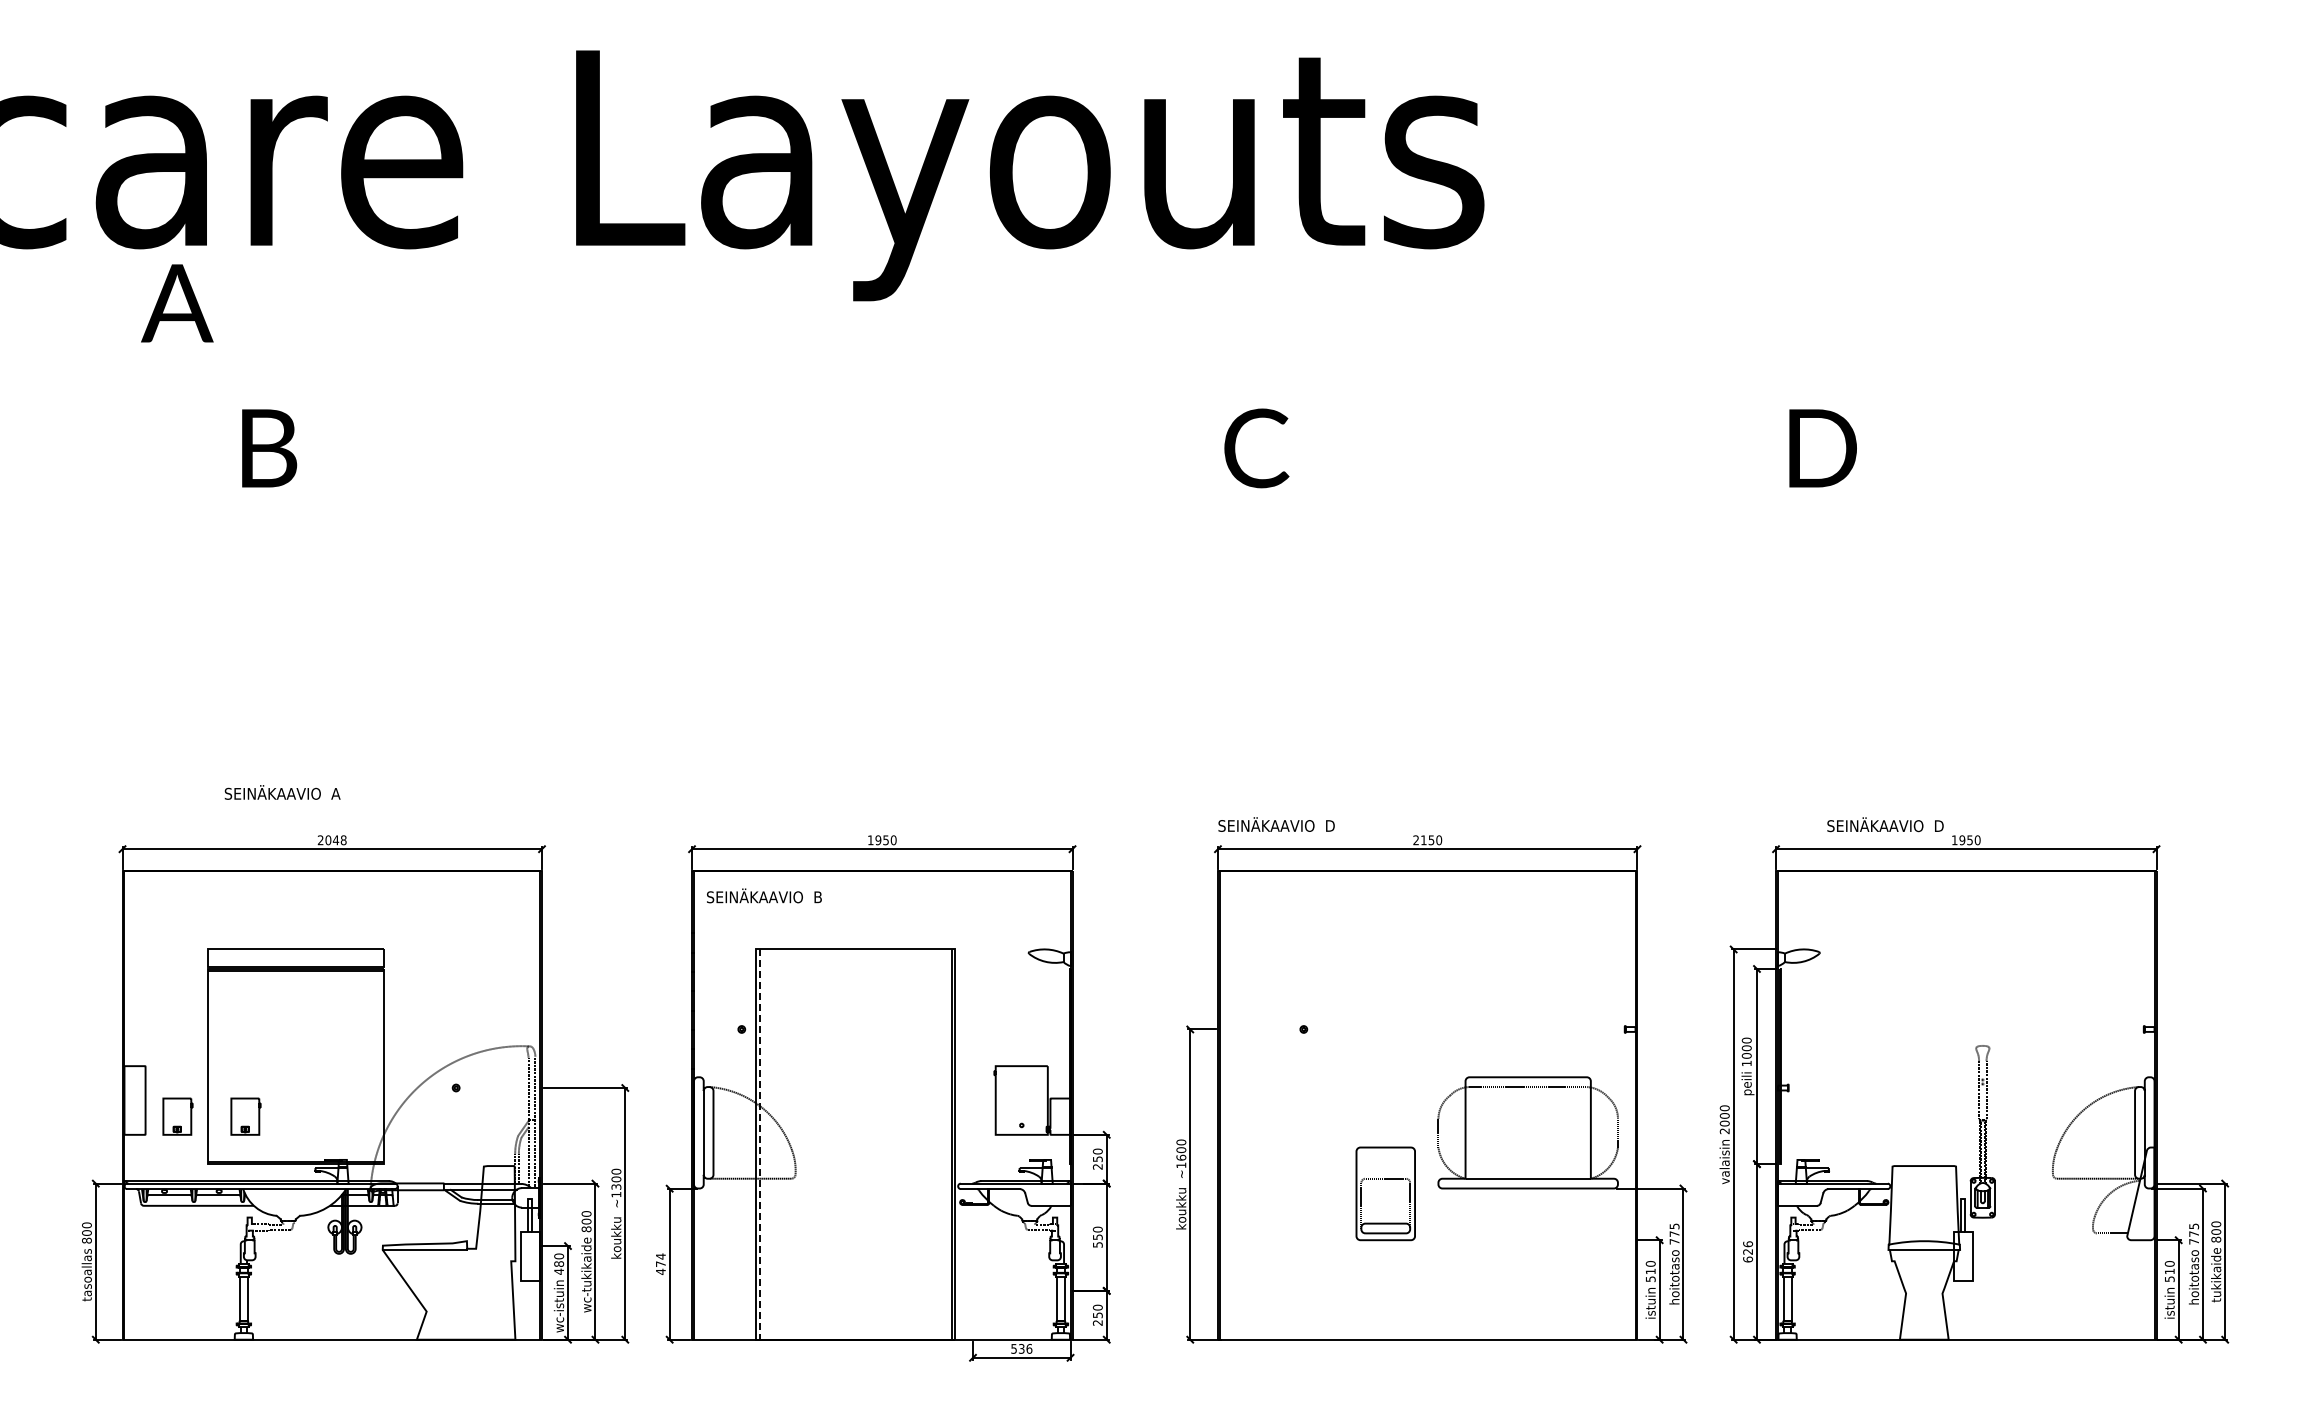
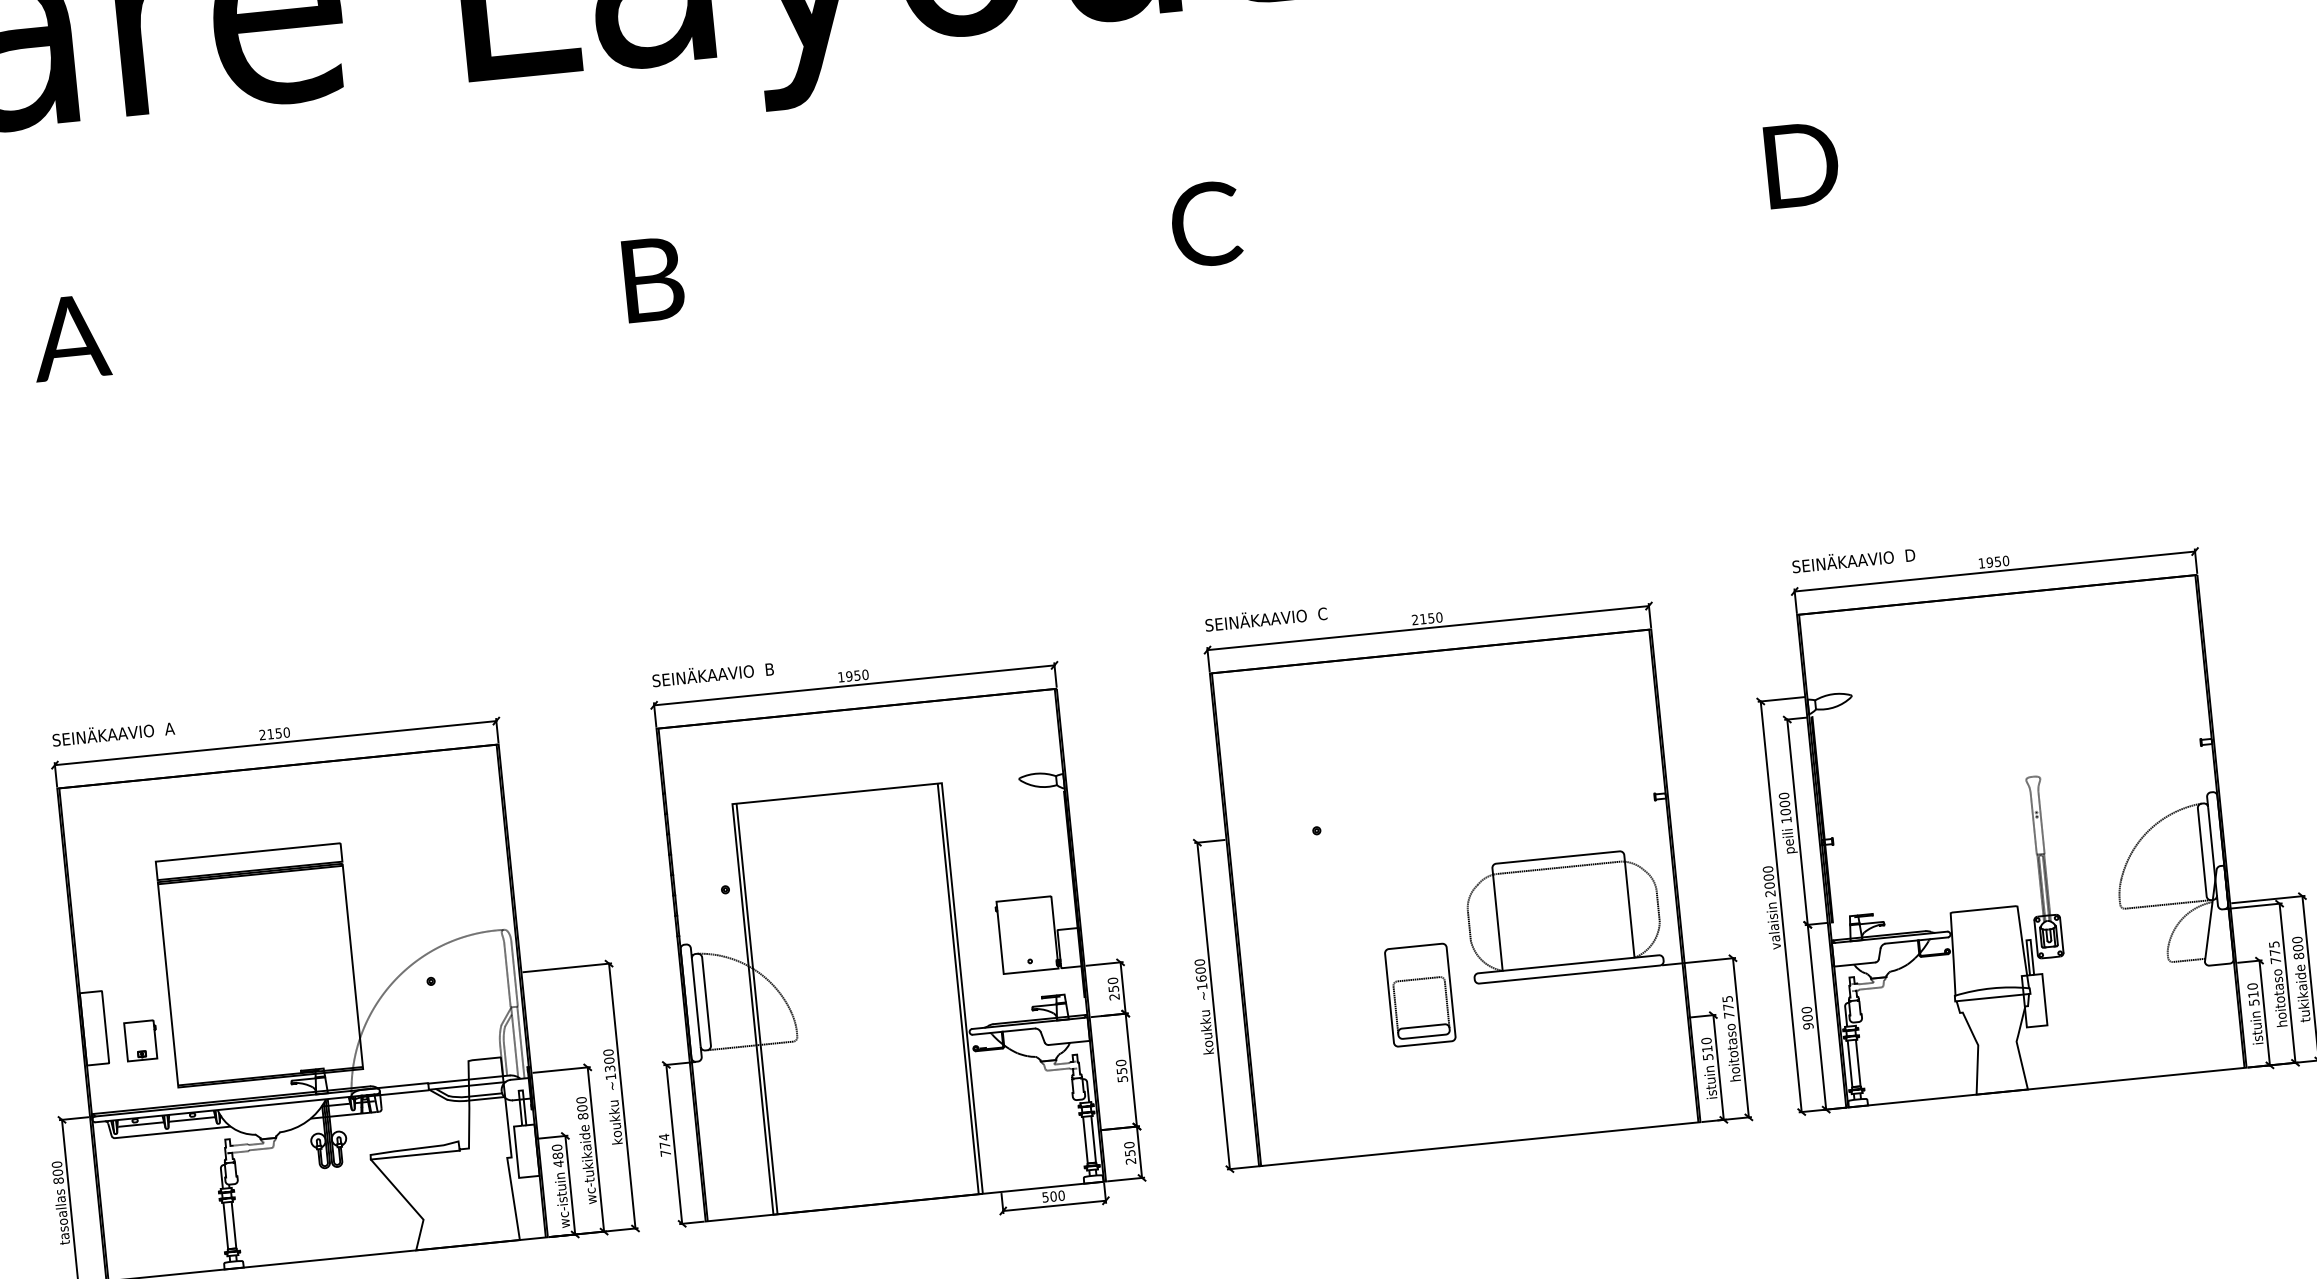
text: (177, 303) -> (70, 337), moved
text: (269, 448) -> (653, 279), moved
text: (282, 792) -> (113, 733), moved
text: (1885, 824) -> (1853, 559), moved
text: (1329, 825) -> (1322, 613), SEINÄKAAVIO  D -> SEINÄKAAVIO  C
text: (335, 840) -> (278, 733), 2048 -> 2150
text: (764, 895) -> (713, 673), moved
part: (245, 1116) -> (212, 1033), removed
line: (760, 1145) -> (757, 1009), dashed -> solid
text: (1748, 1251) -> (1808, 1017), 626 -> 900
text: (660, 1271) -> (665, 1153), 474 -> 774
text: (1025, 1348) -> (1057, 1195), 536 -> 500

